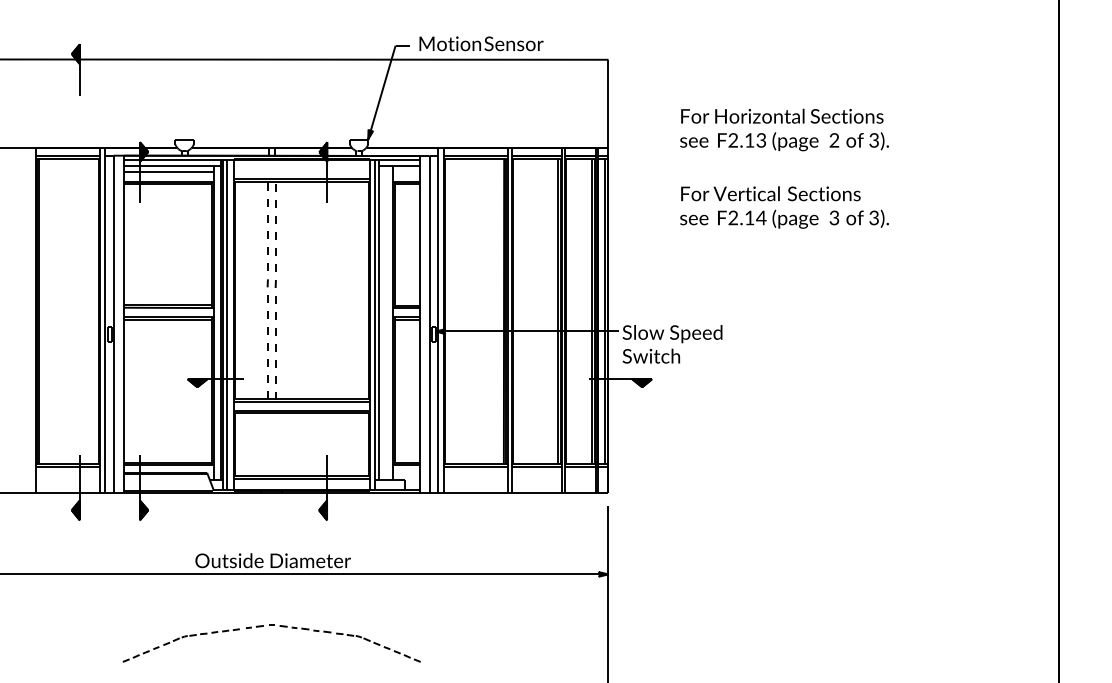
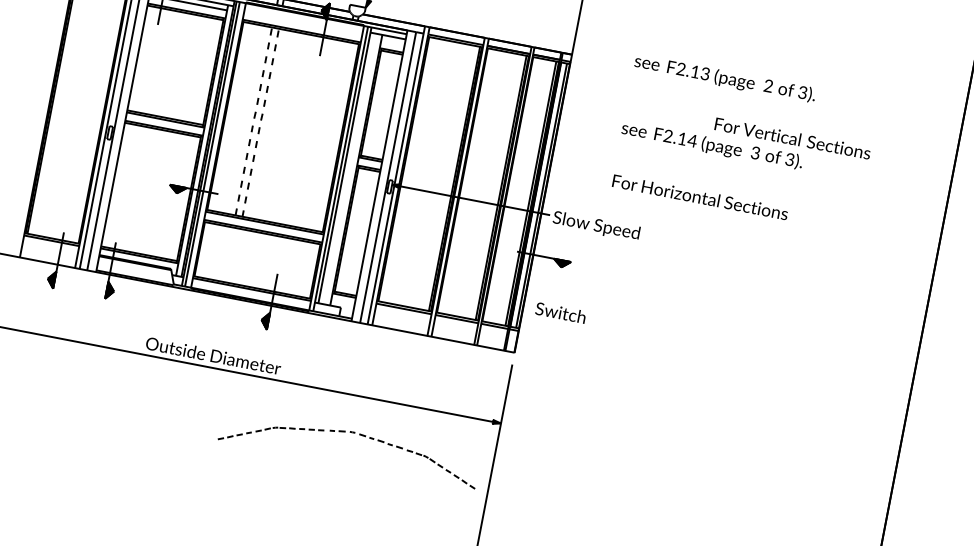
text: (782, 115) -> (700, 196), moved
text: (770, 193) -> (792, 138), moved
text: (651, 355) -> (560, 312), moved
part: (271, 625) -> (352, 432), moved

